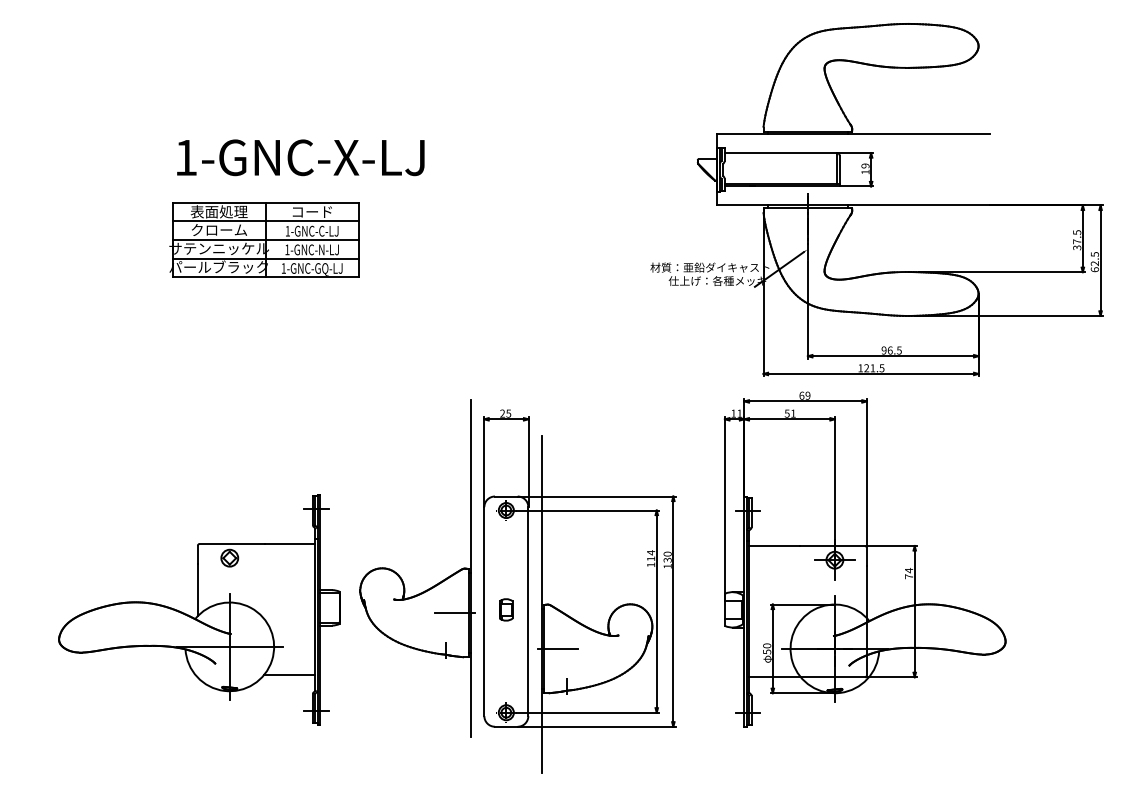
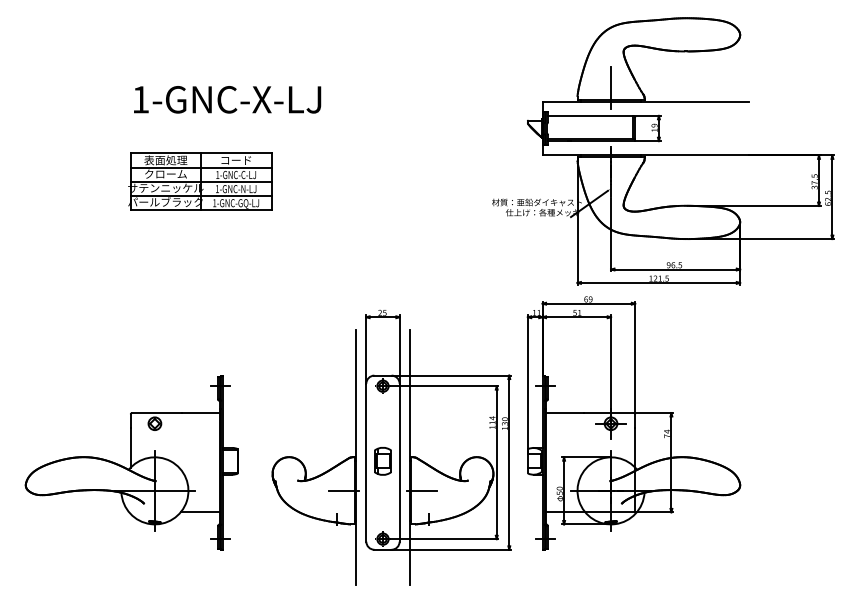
line: (807, 115) -> (610, 87), added
text: (300, 157) -> (227, 99), moved
part: (864, 559) -> (633, 423), moved
part: (401, 577) -> (303, 464), moved
part: (199, 609) -> (132, 462), moved
part: (505, 609) -> (382, 461), size x1.67

